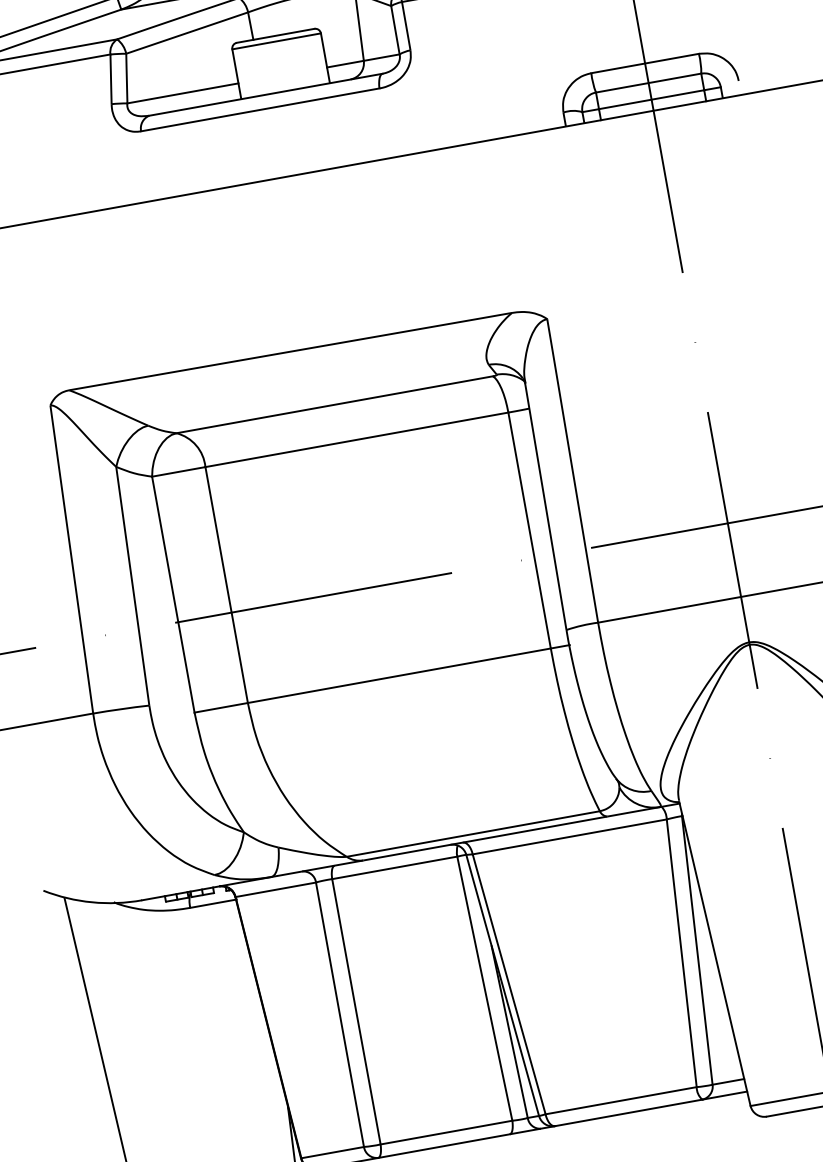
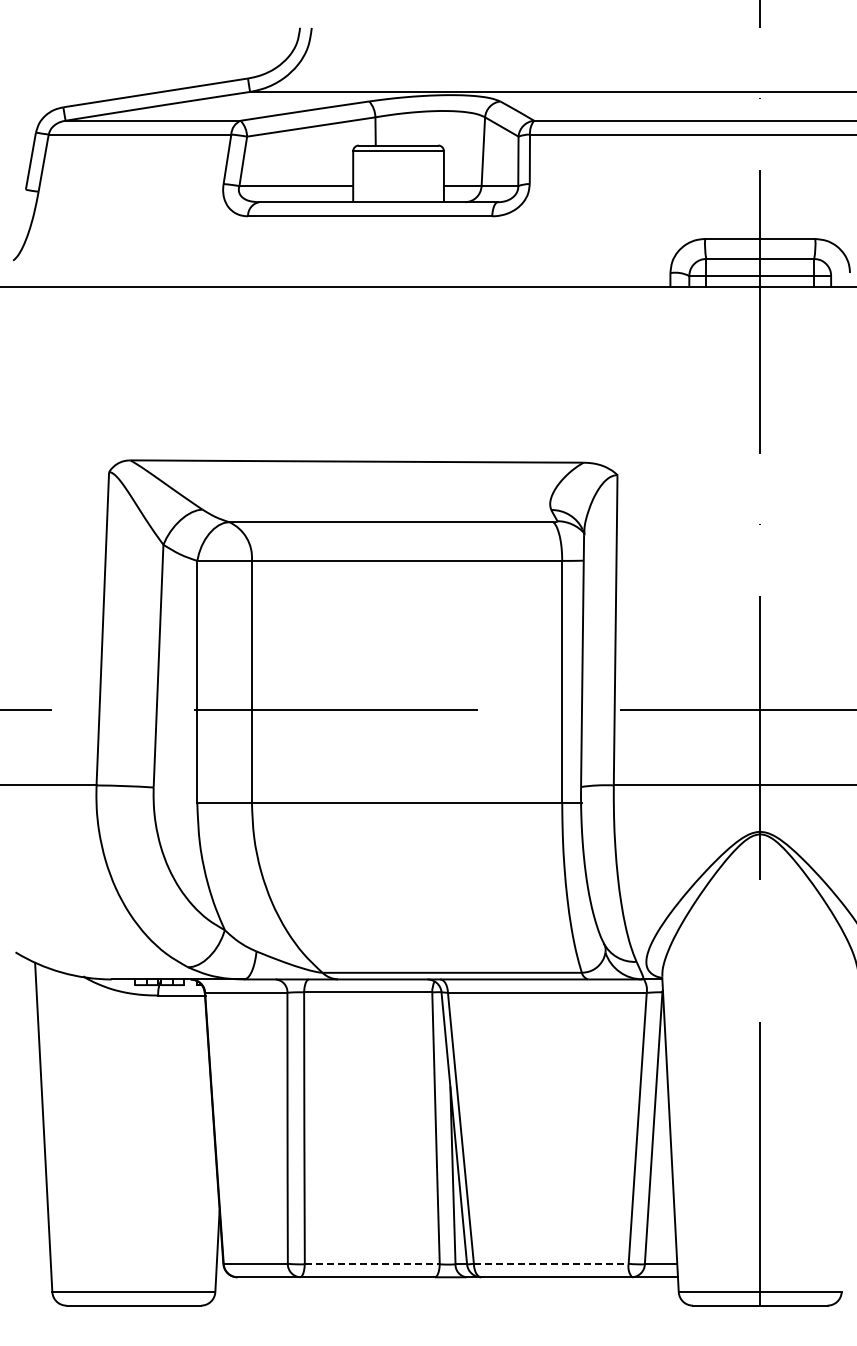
line: (621, 1100) -> (551, 1263), solid -> dashed
line: (446, 1132) -> (372, 1264), solid -> dashed

